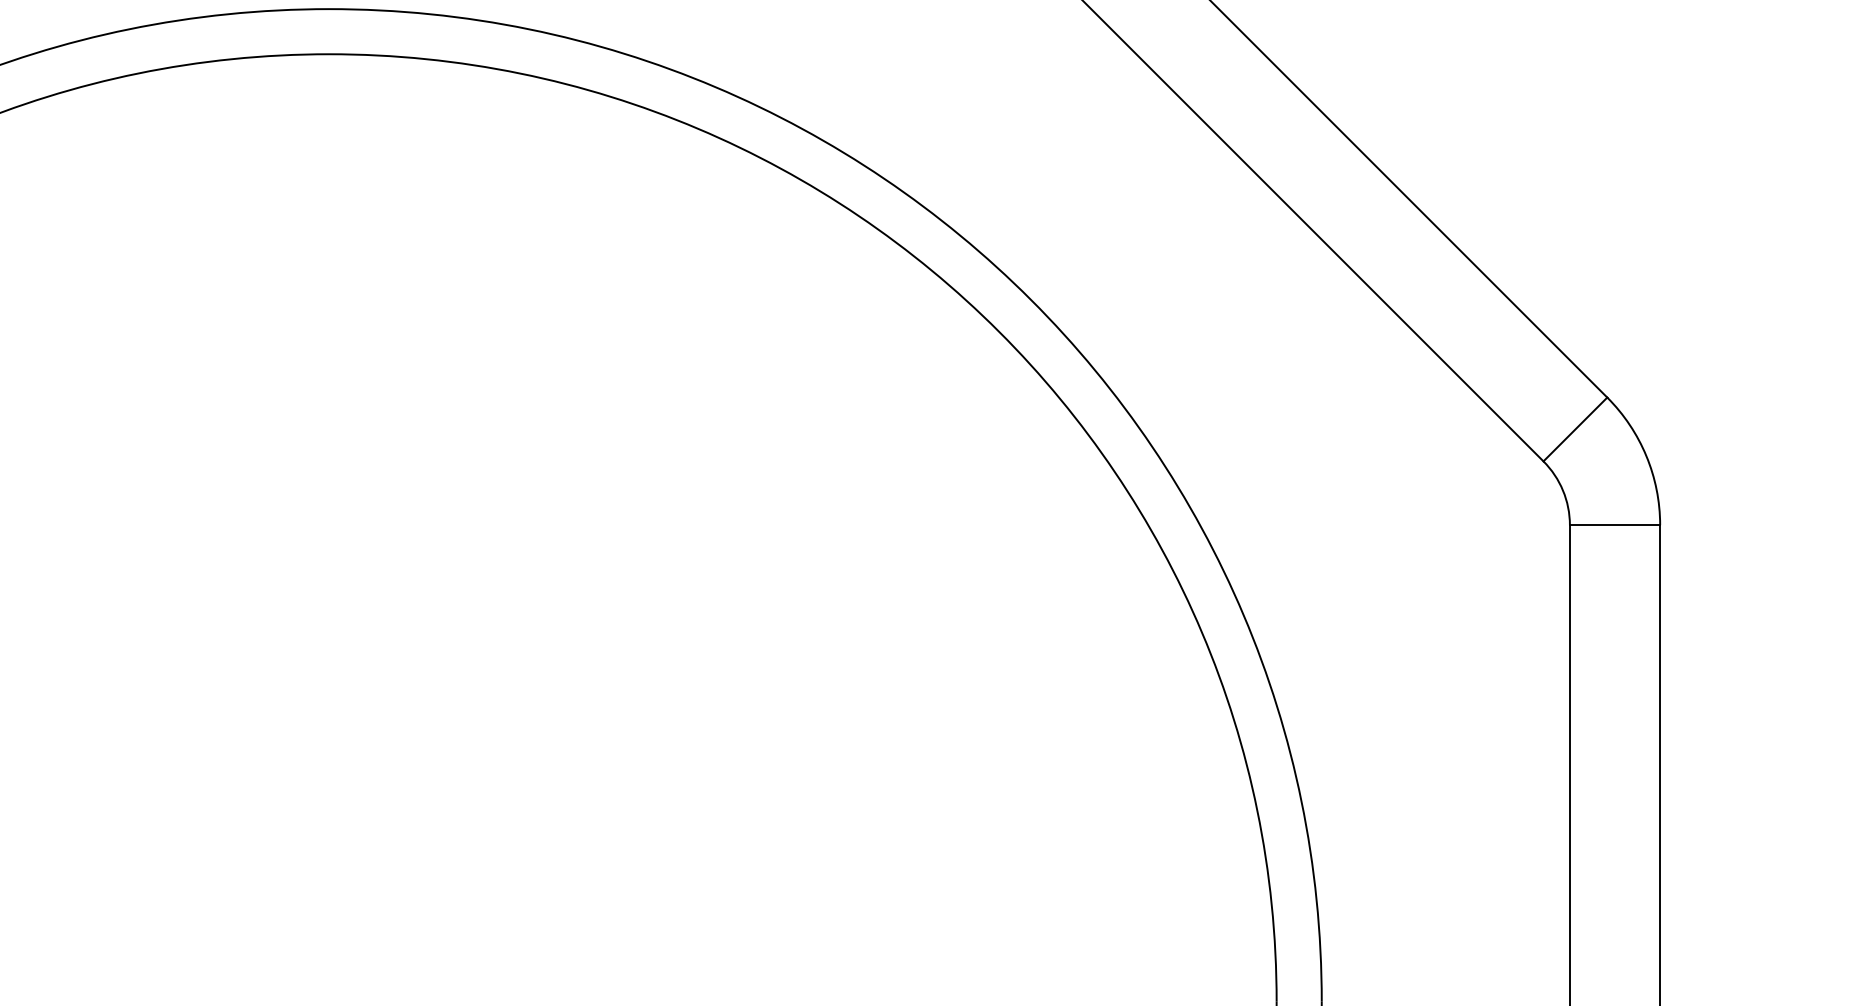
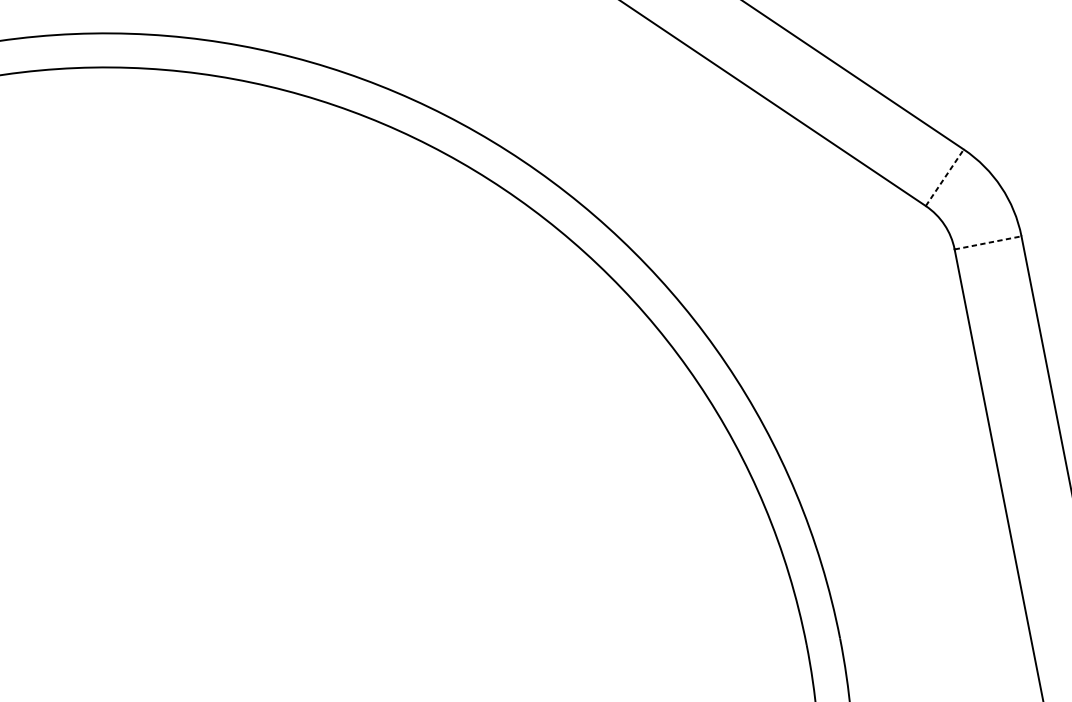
line: (1575, 429) -> (944, 177), solid -> dashed
line: (1615, 525) -> (988, 243), solid -> dashed

